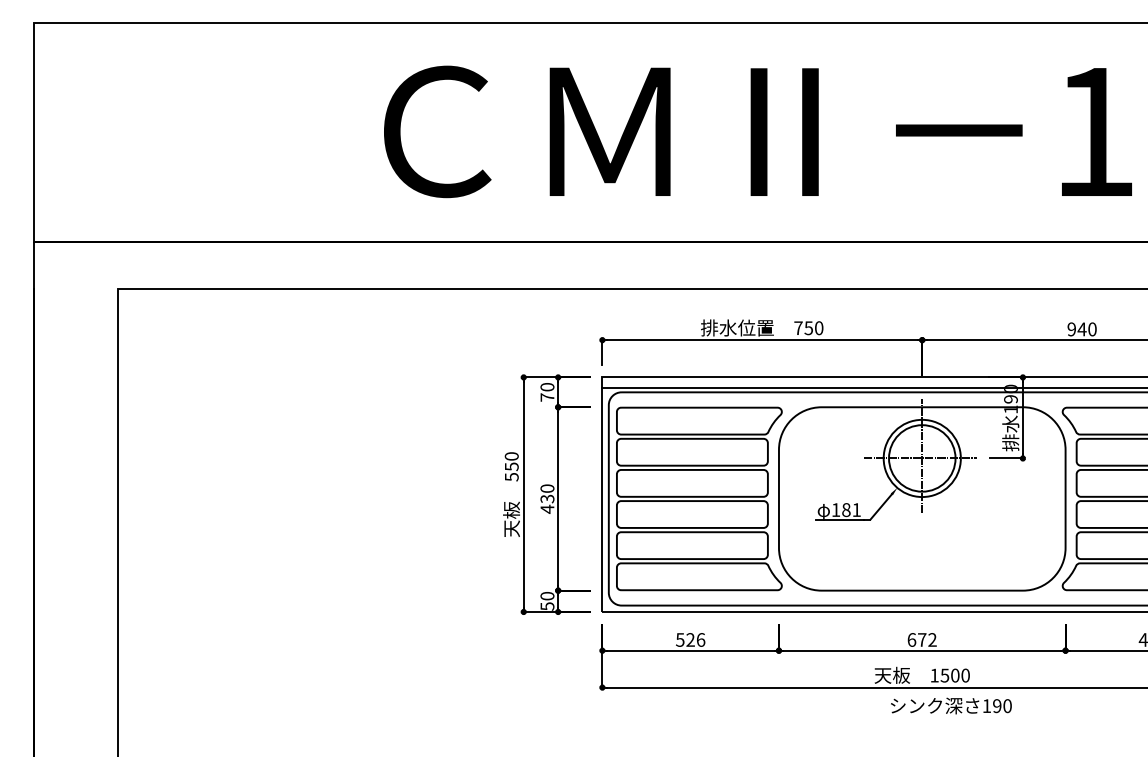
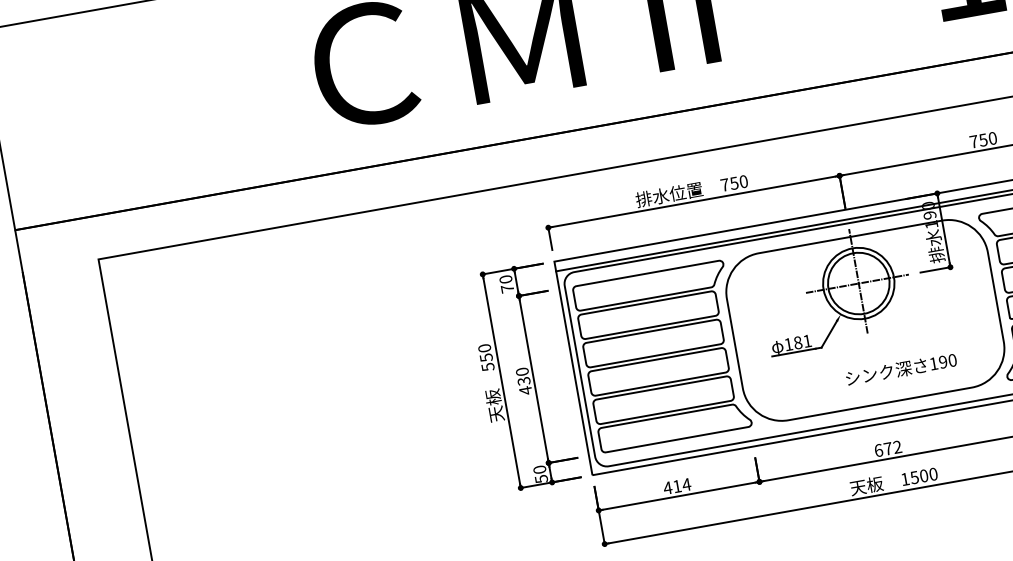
text: (1076, 329) -> (978, 141), 940 -> 750
text: (690, 639) -> (677, 486), 526 -> 414
text: (951, 705) -> (901, 369), moved

